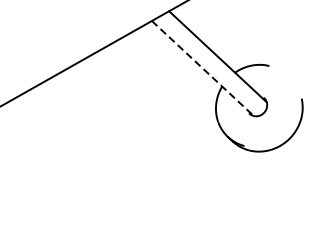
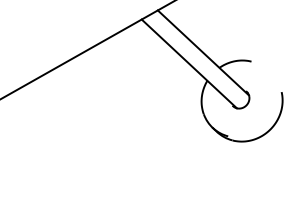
line: (203, 69) -> (189, 64), dashed -> solid

